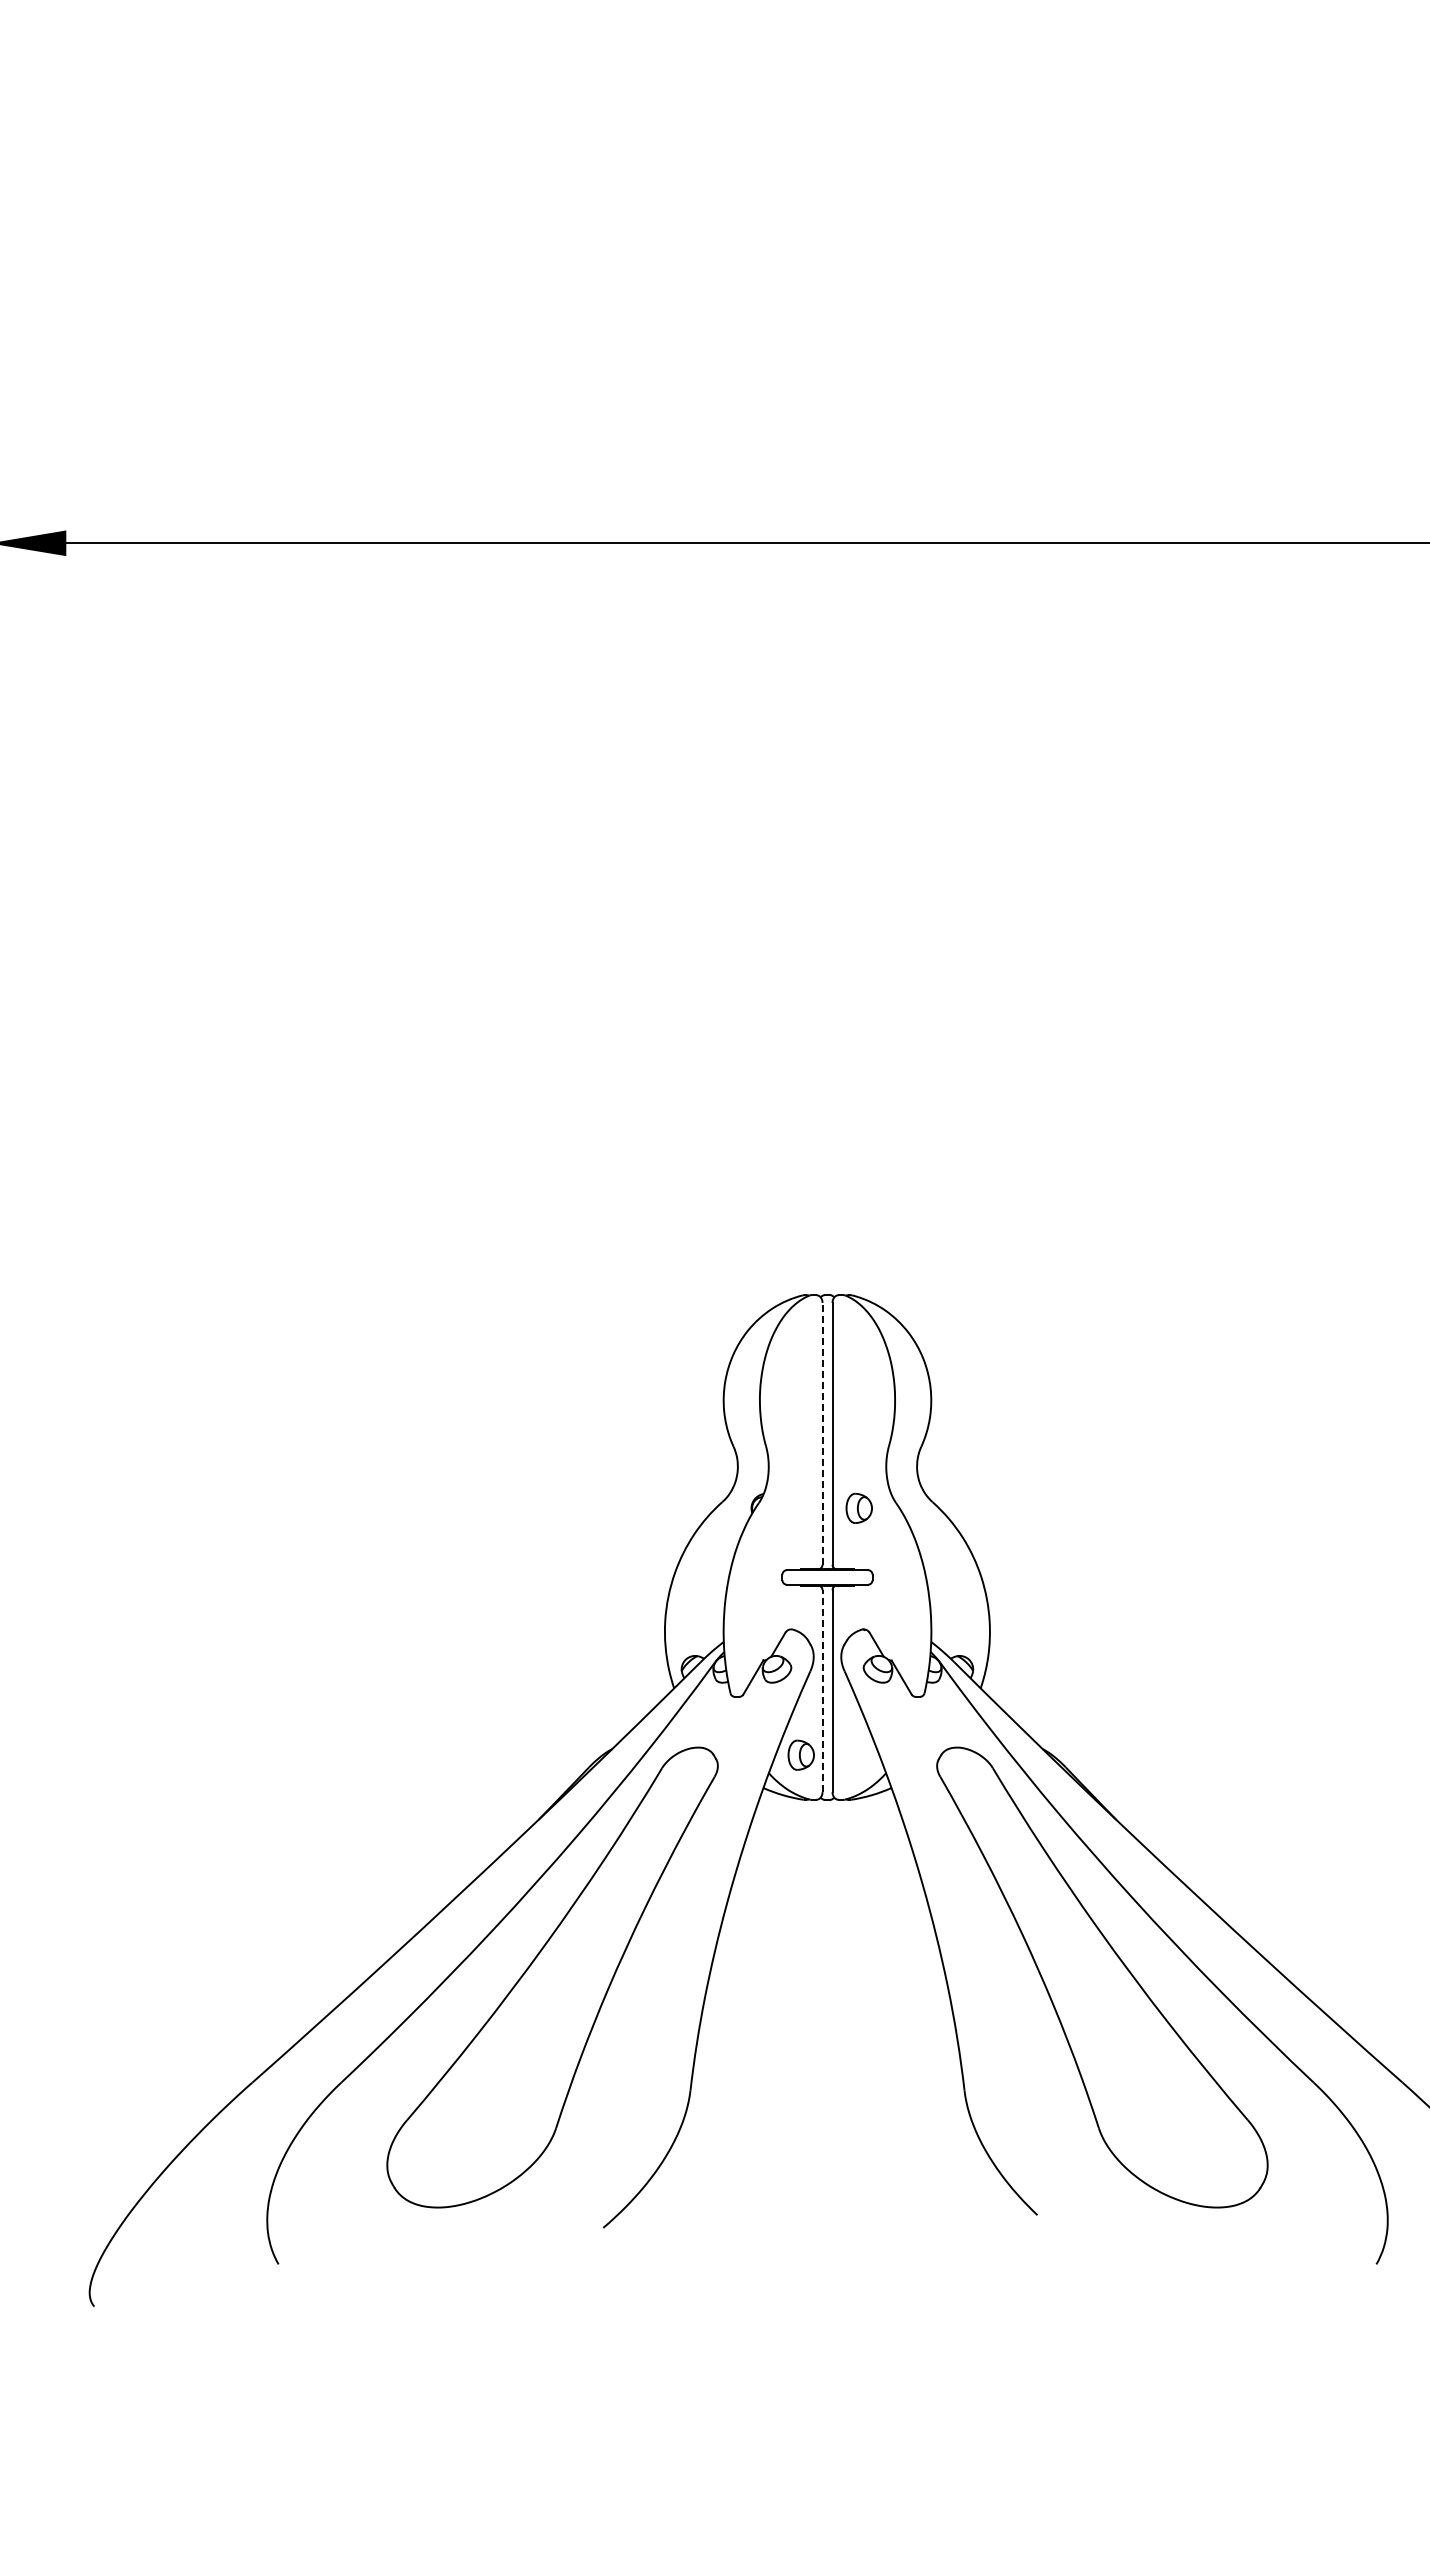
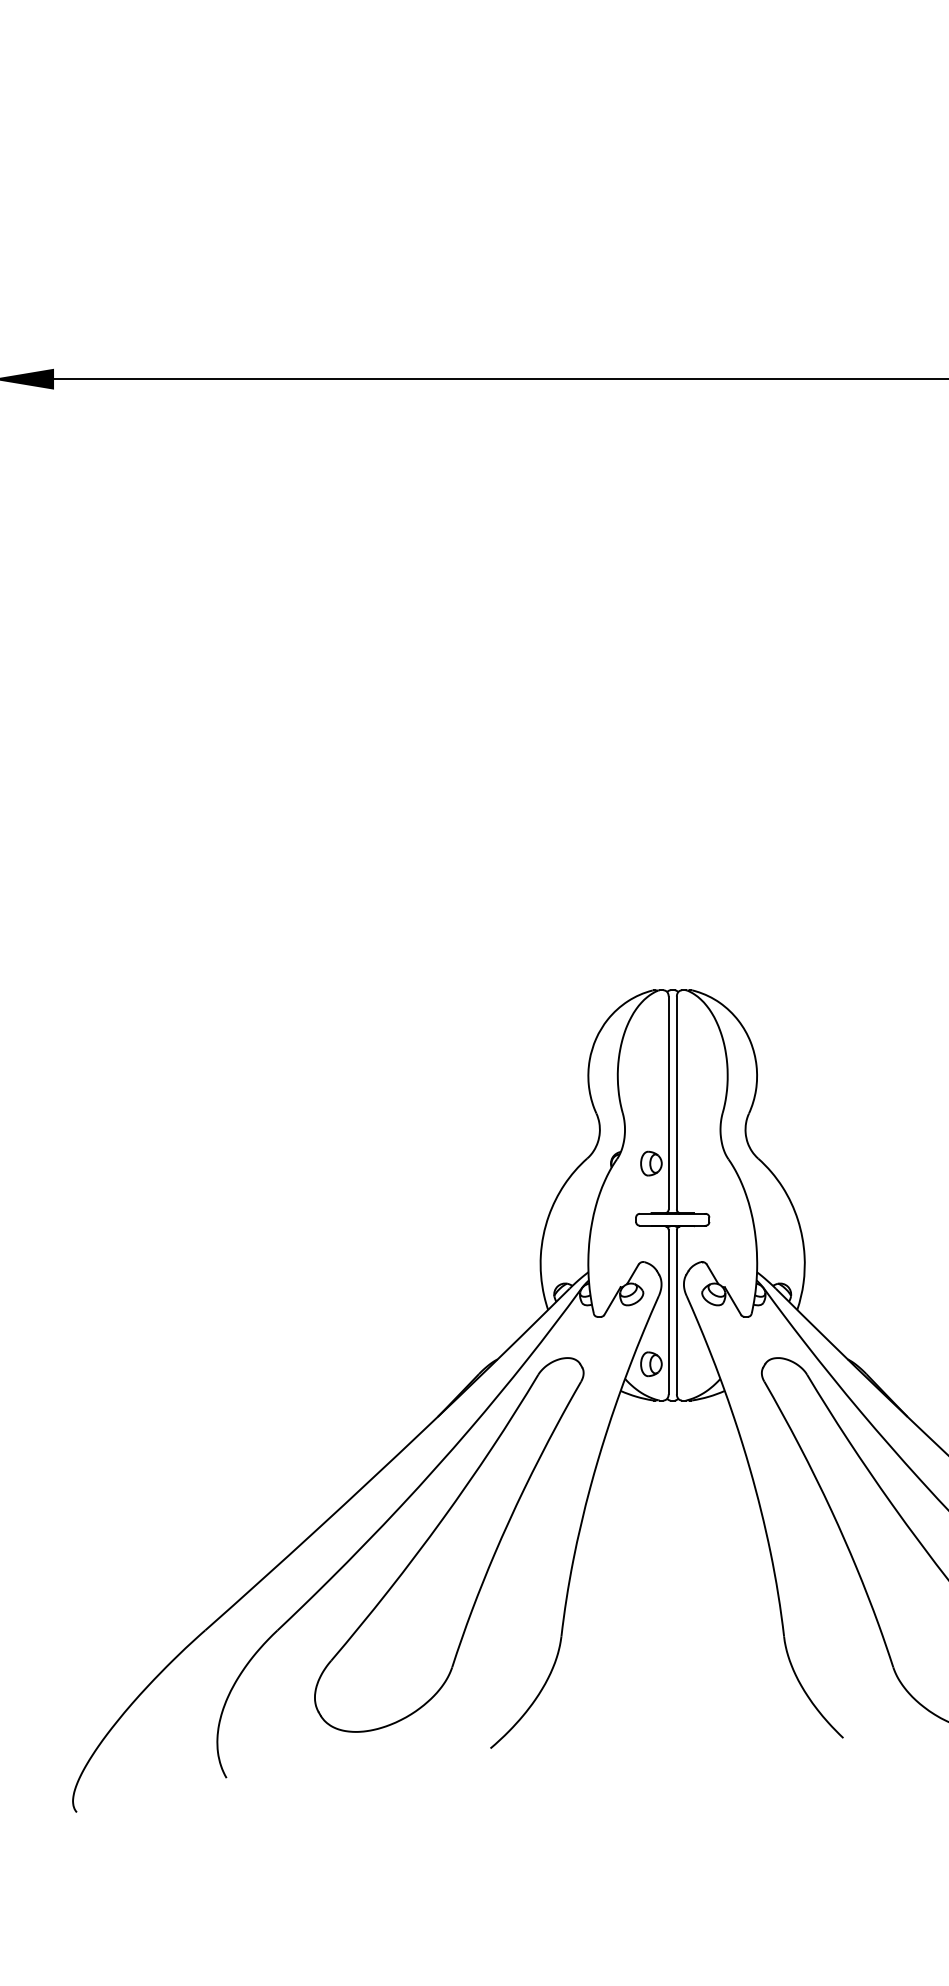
line: (822, 1433) -> (668, 1102), dashed -> solid
part: (858, 1507) -> (650, 1162), moved
line: (822, 1691) -> (668, 1312), dashed -> solid

